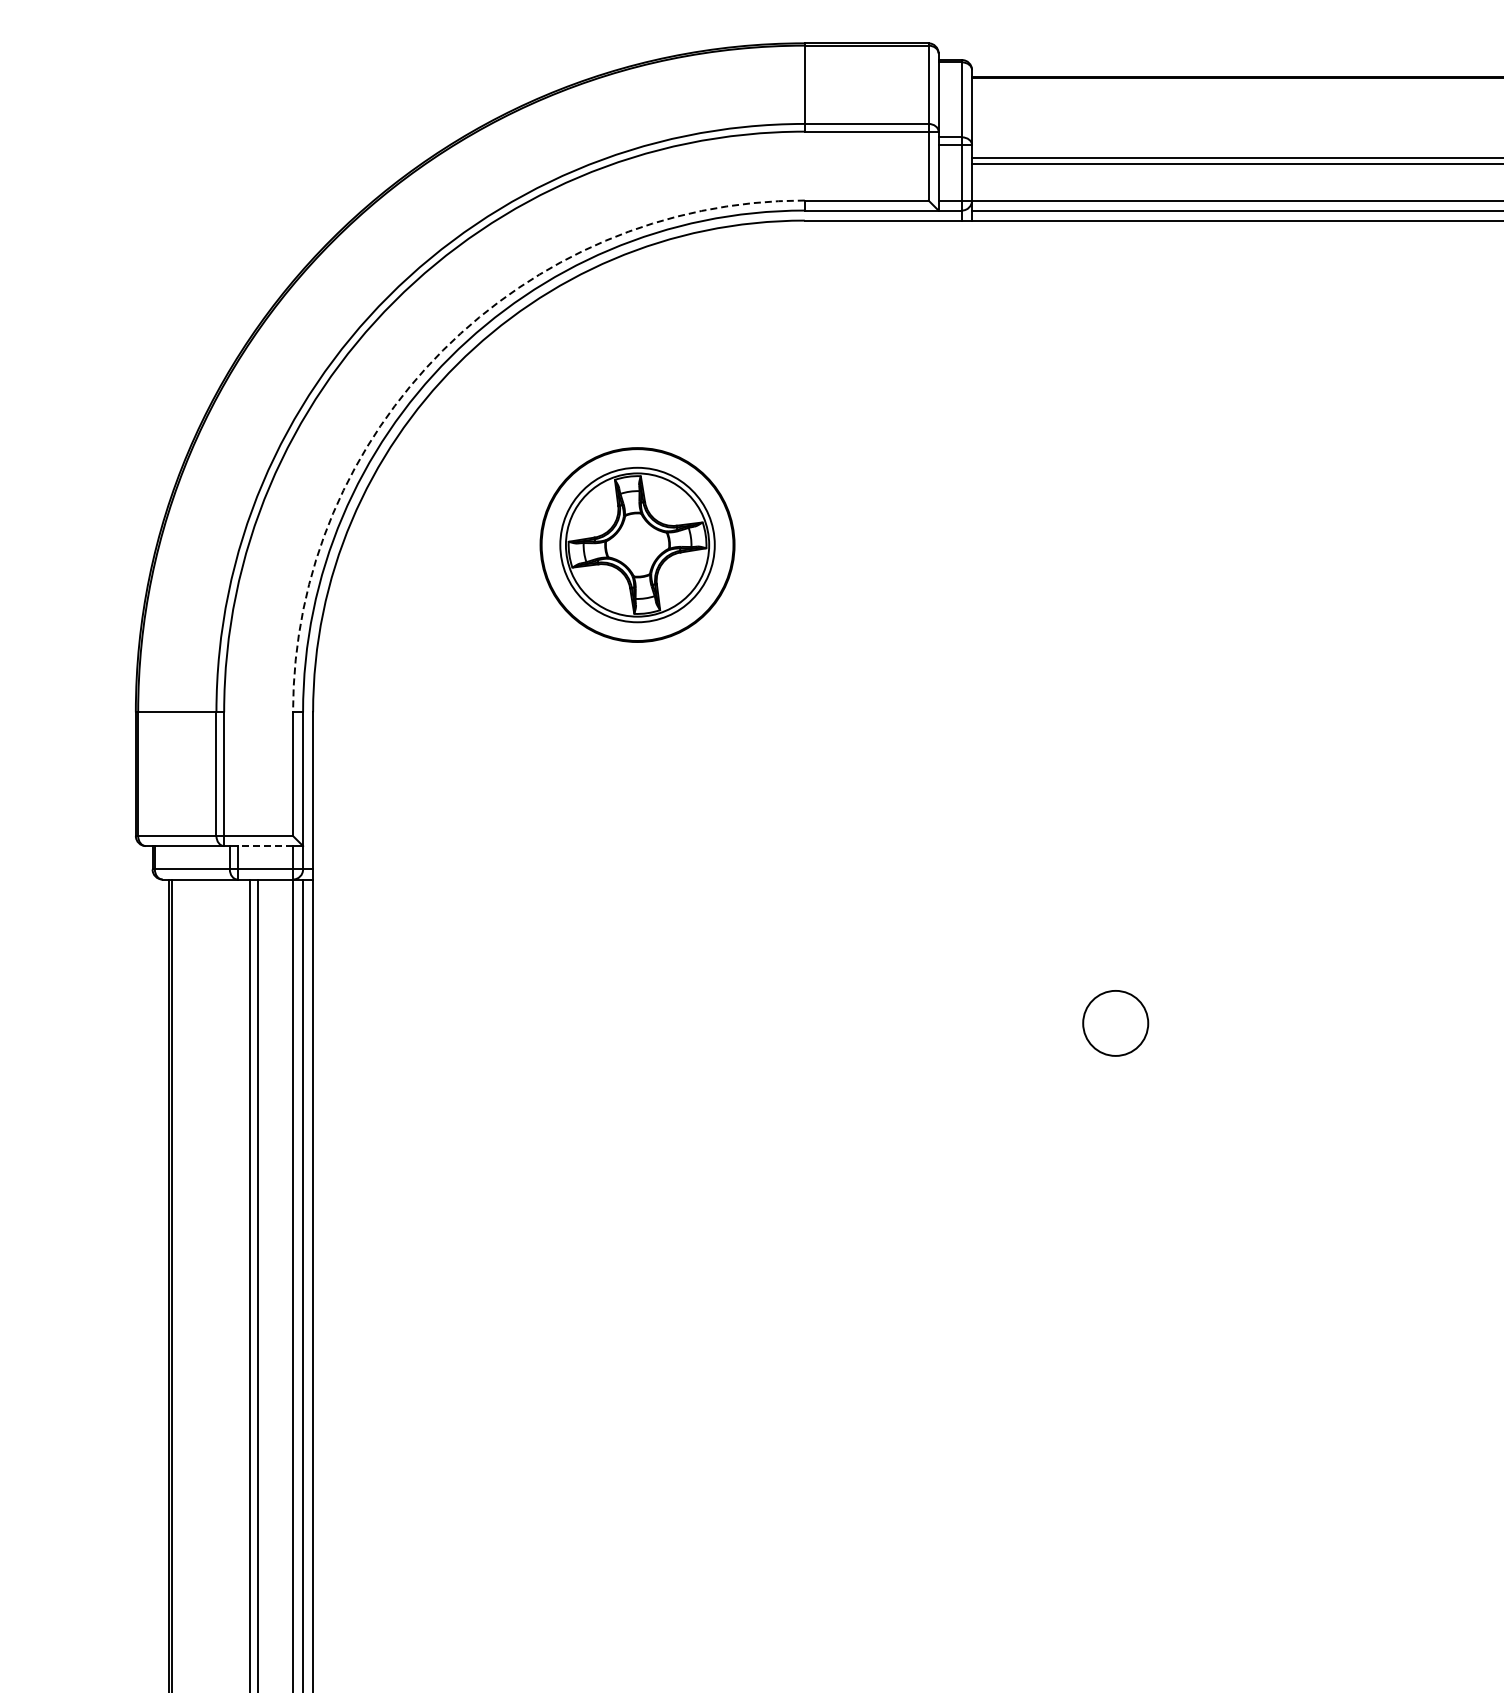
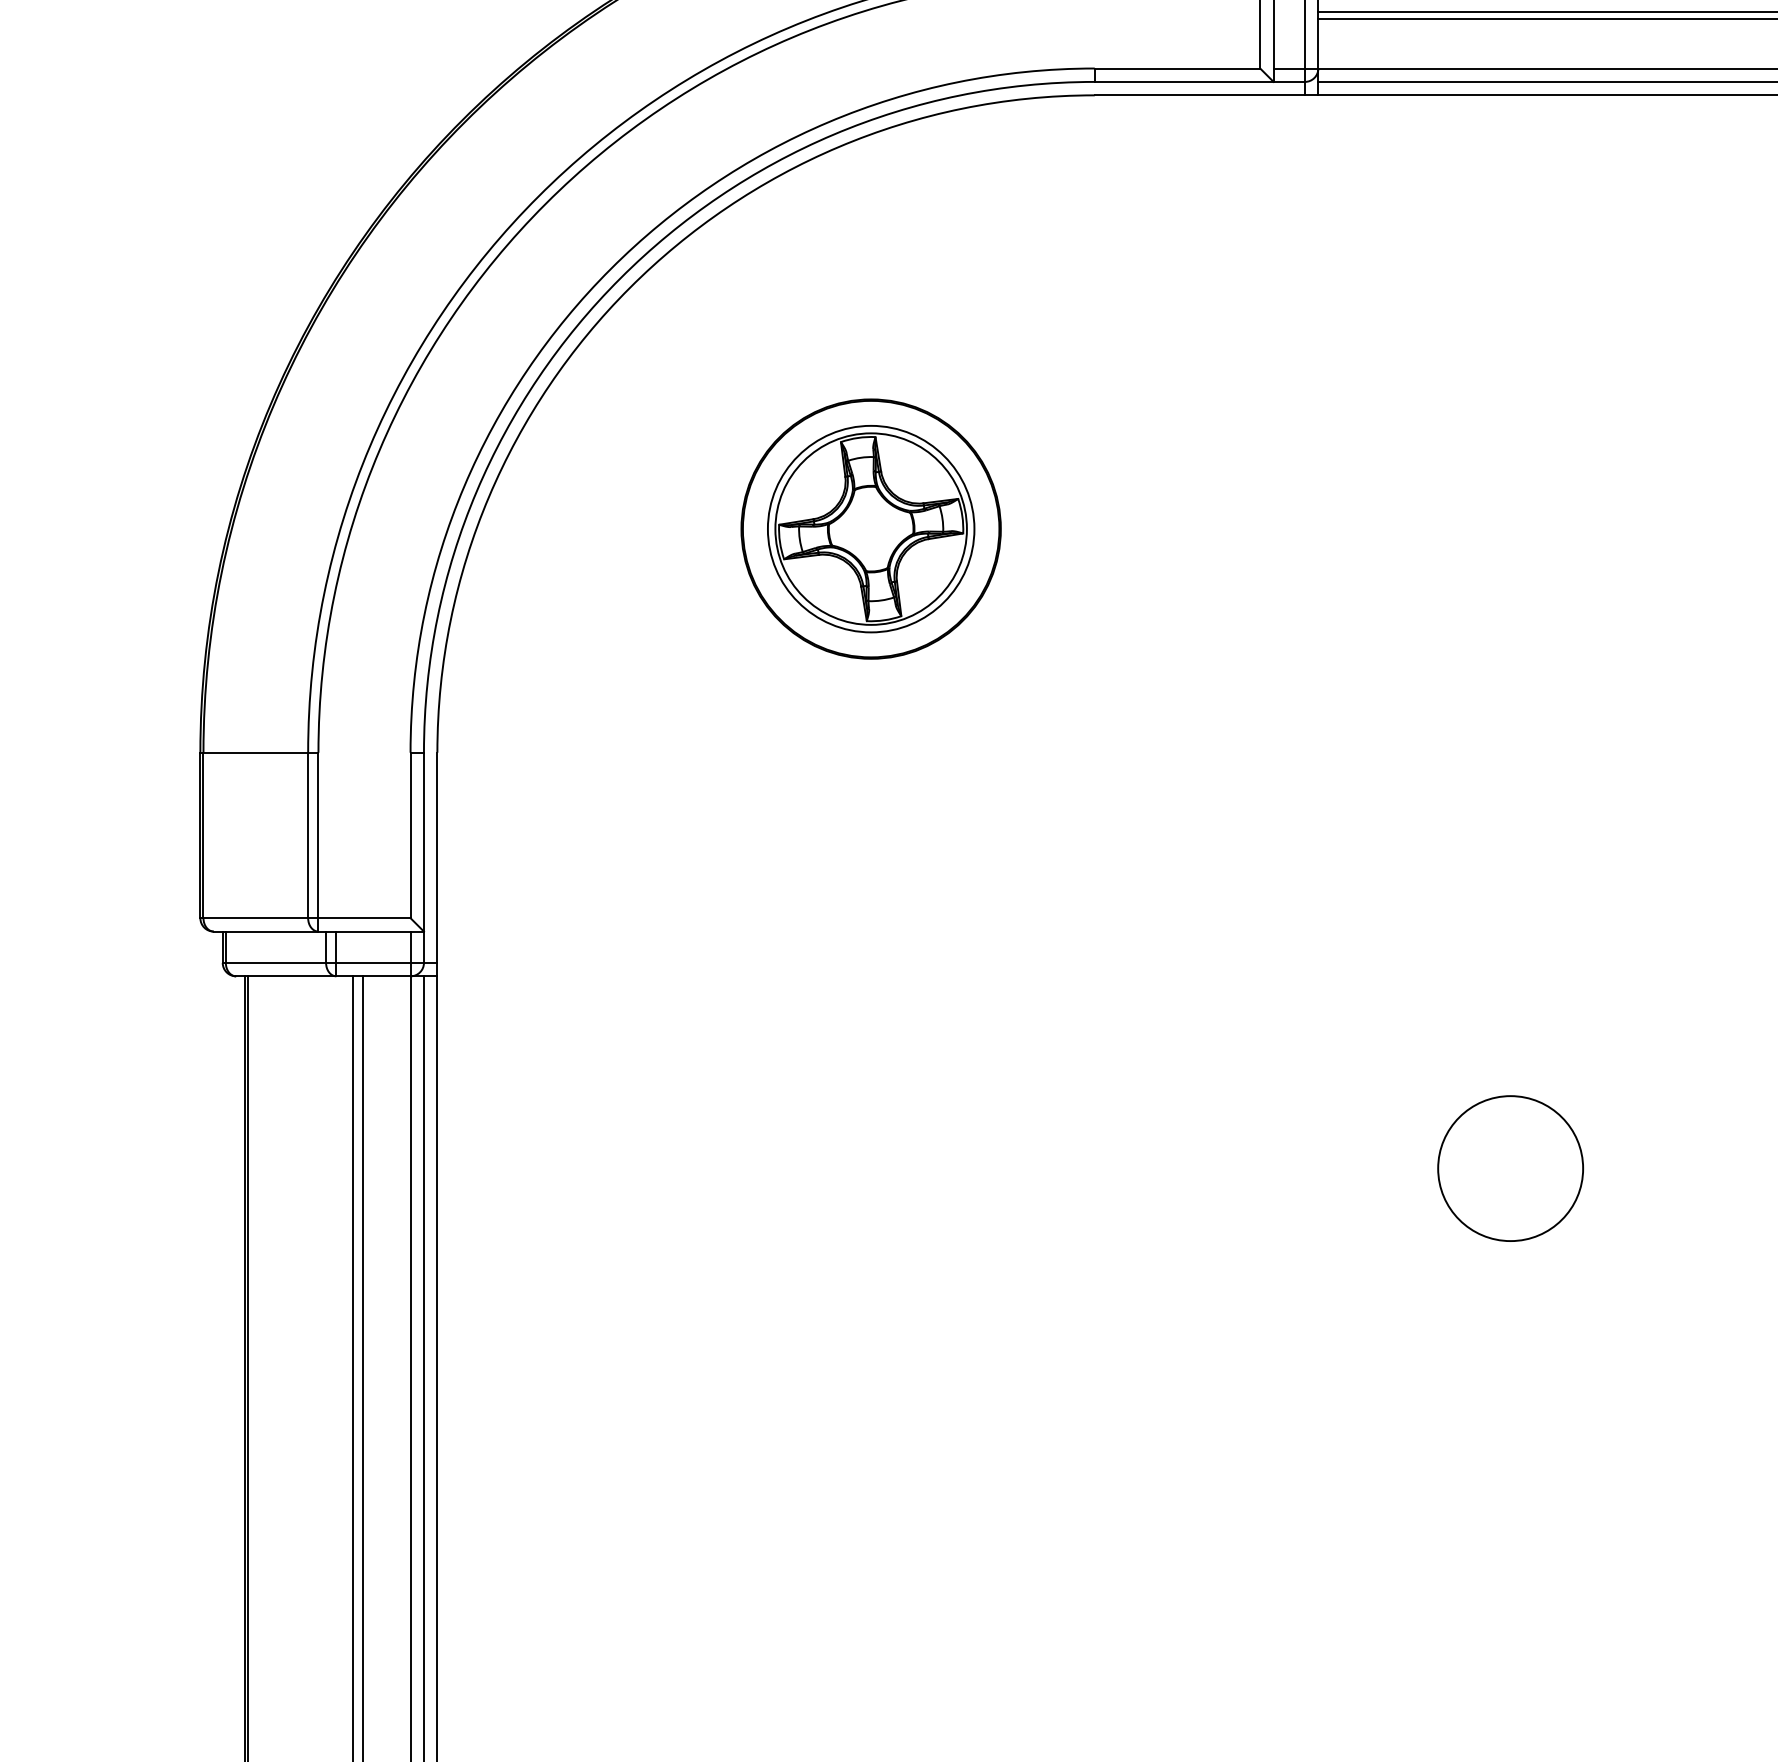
arc: (442, 350) -> (610, 269), dashed -> solid
line: (265, 846) -> (373, 932), dashed -> solid
circle: (1115, 1023) -> (1510, 1168), size x1.67

